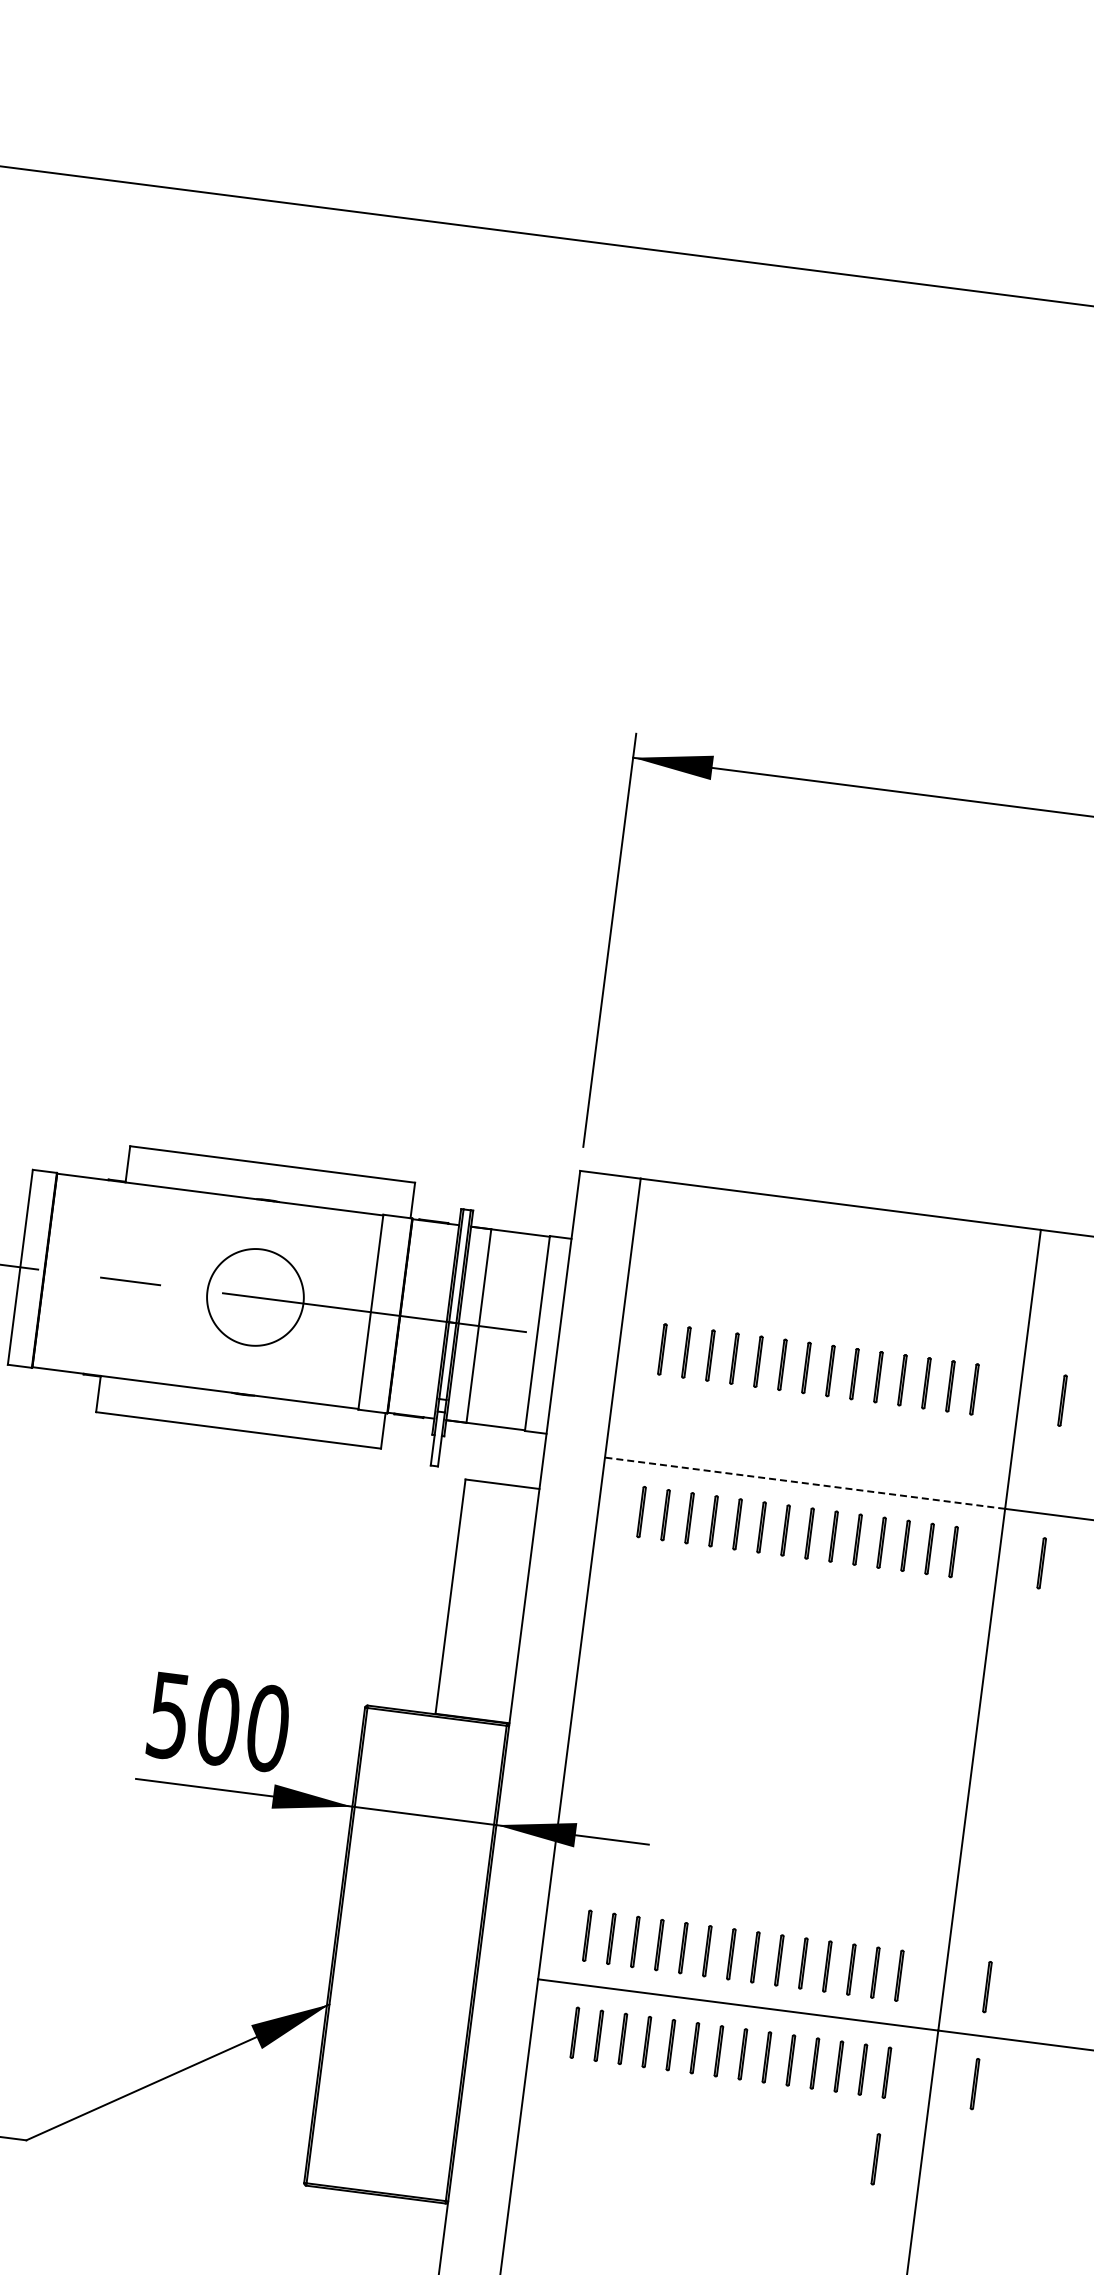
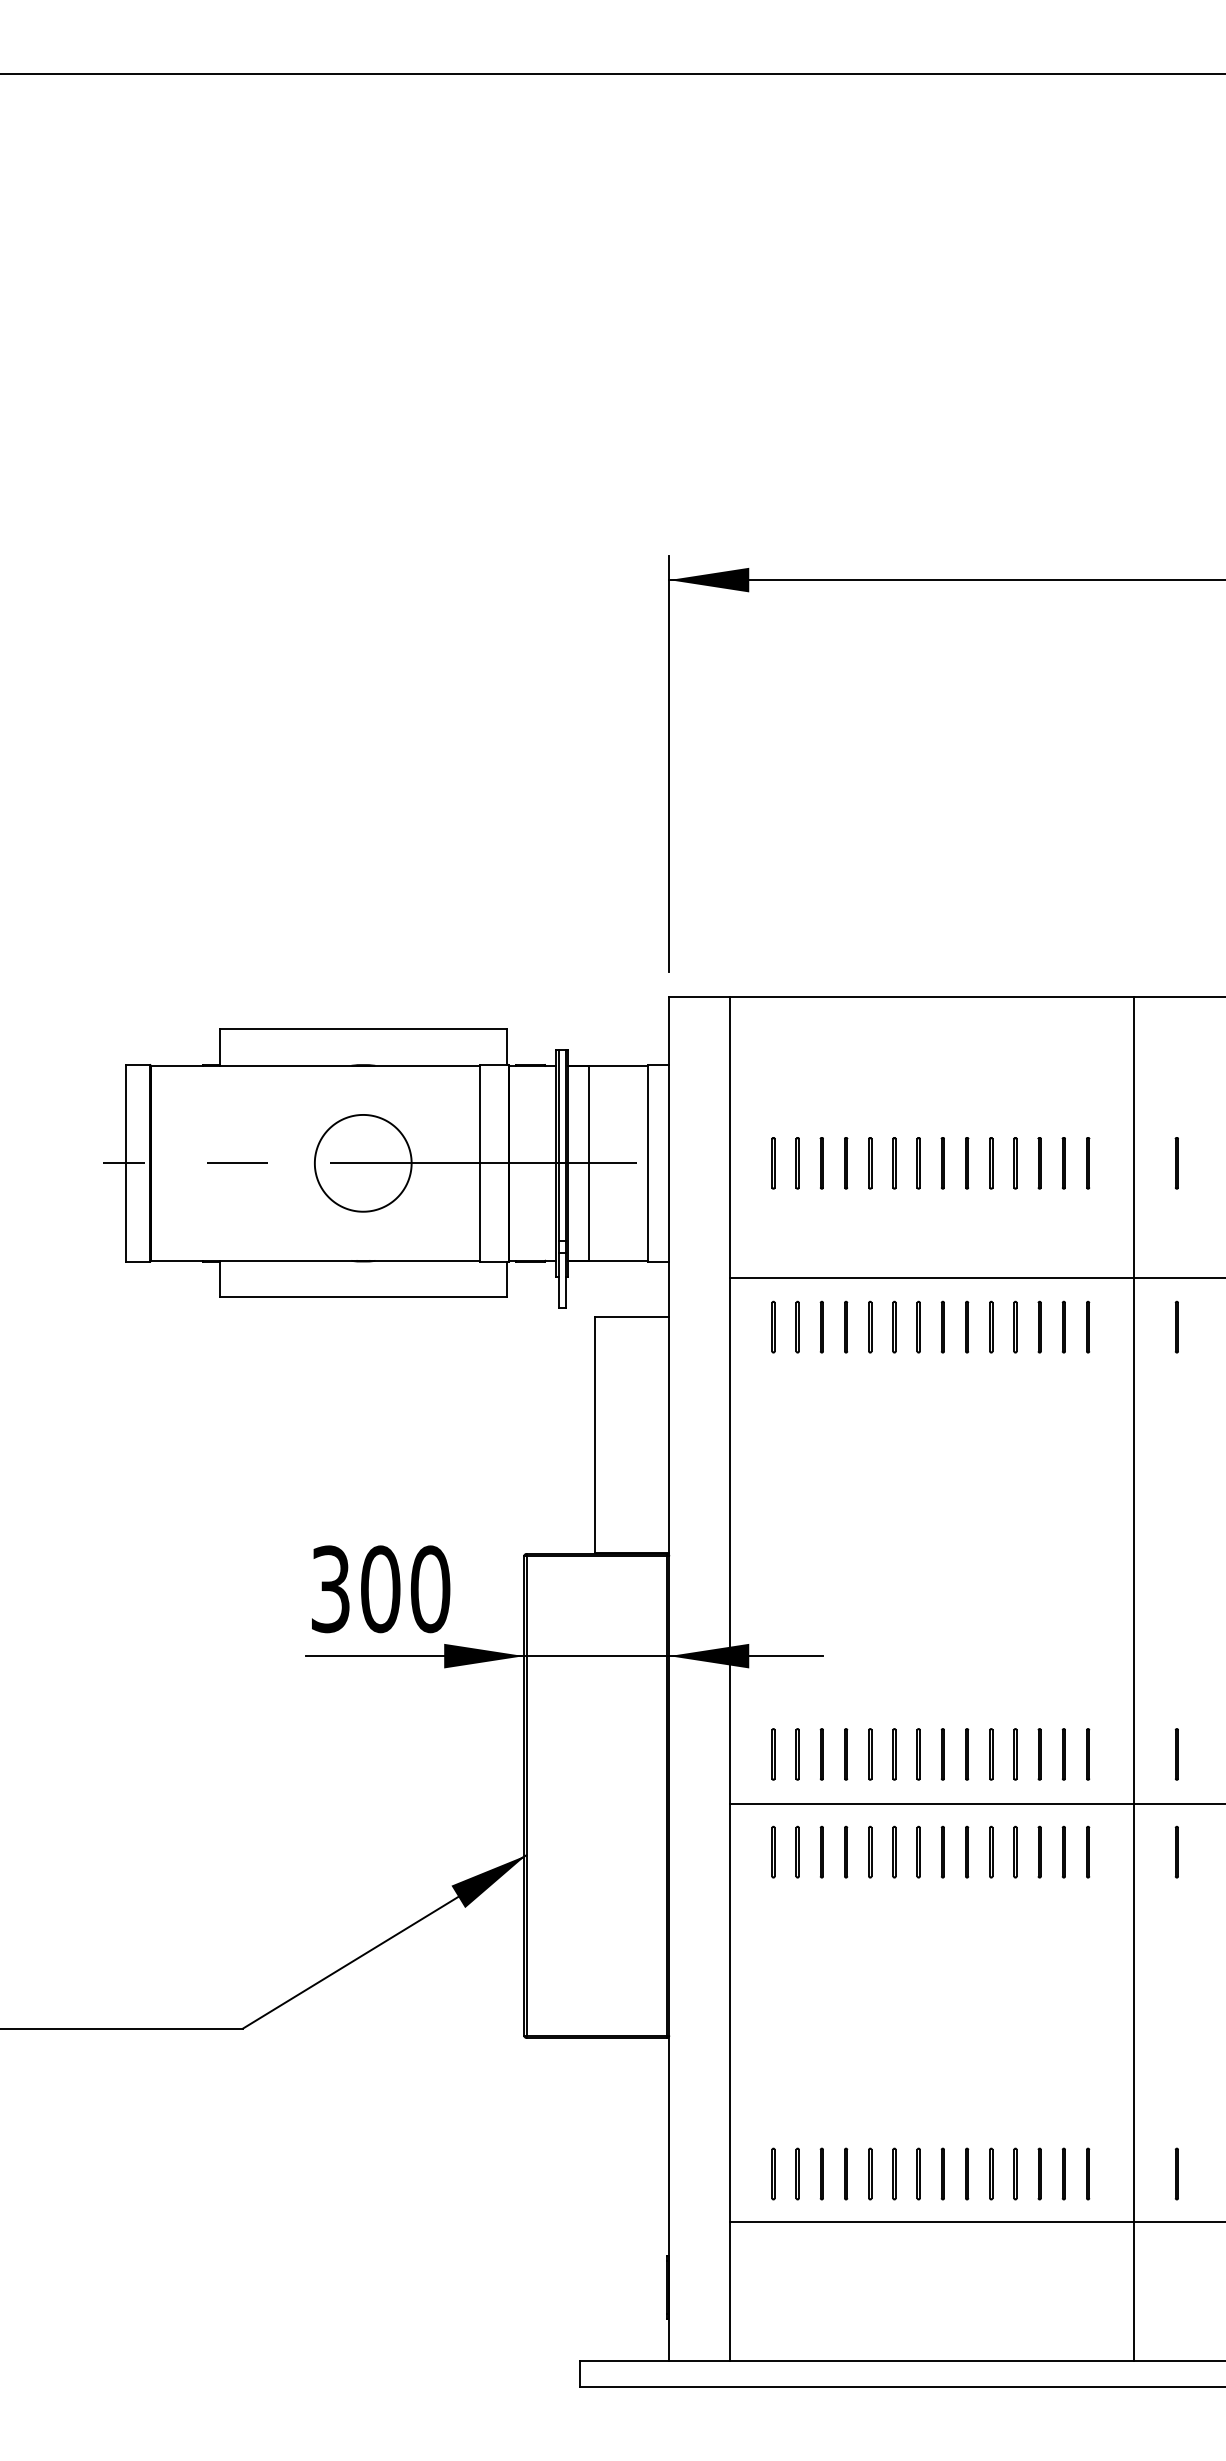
line: (805, 1482) -> (932, 1277), dashed -> solid
text: (168, 1714) -> (330, 1588), 500 -> 300
line: (876, 2159) -> (1088, 1939), removed

